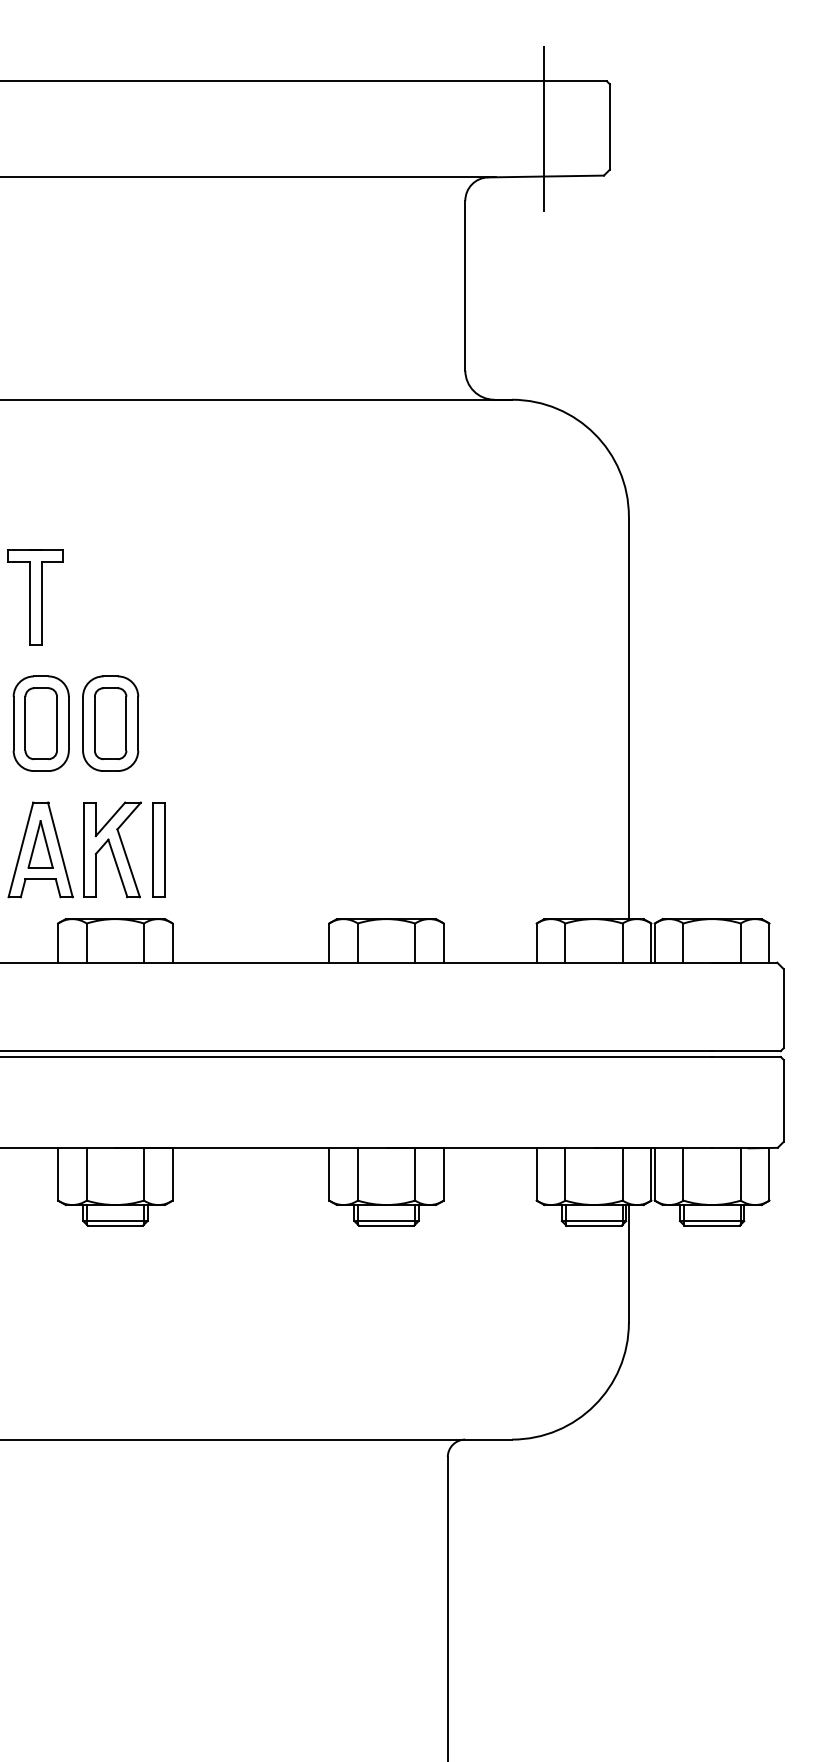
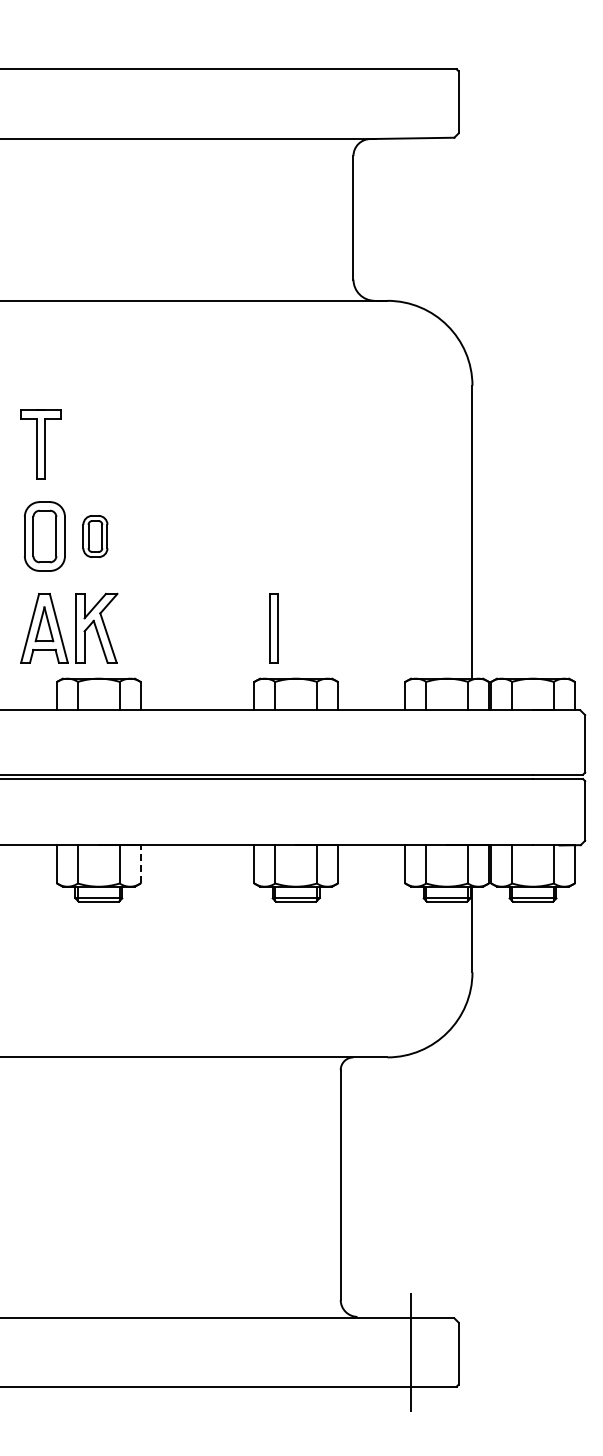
line: (543, 128) -> (410, 103), removed
part: (110, 723) -> (95, 536), size x0.6
part: (158, 850) -> (273, 628), moved
line: (172, 1174) -> (140, 864), solid -> dashed

